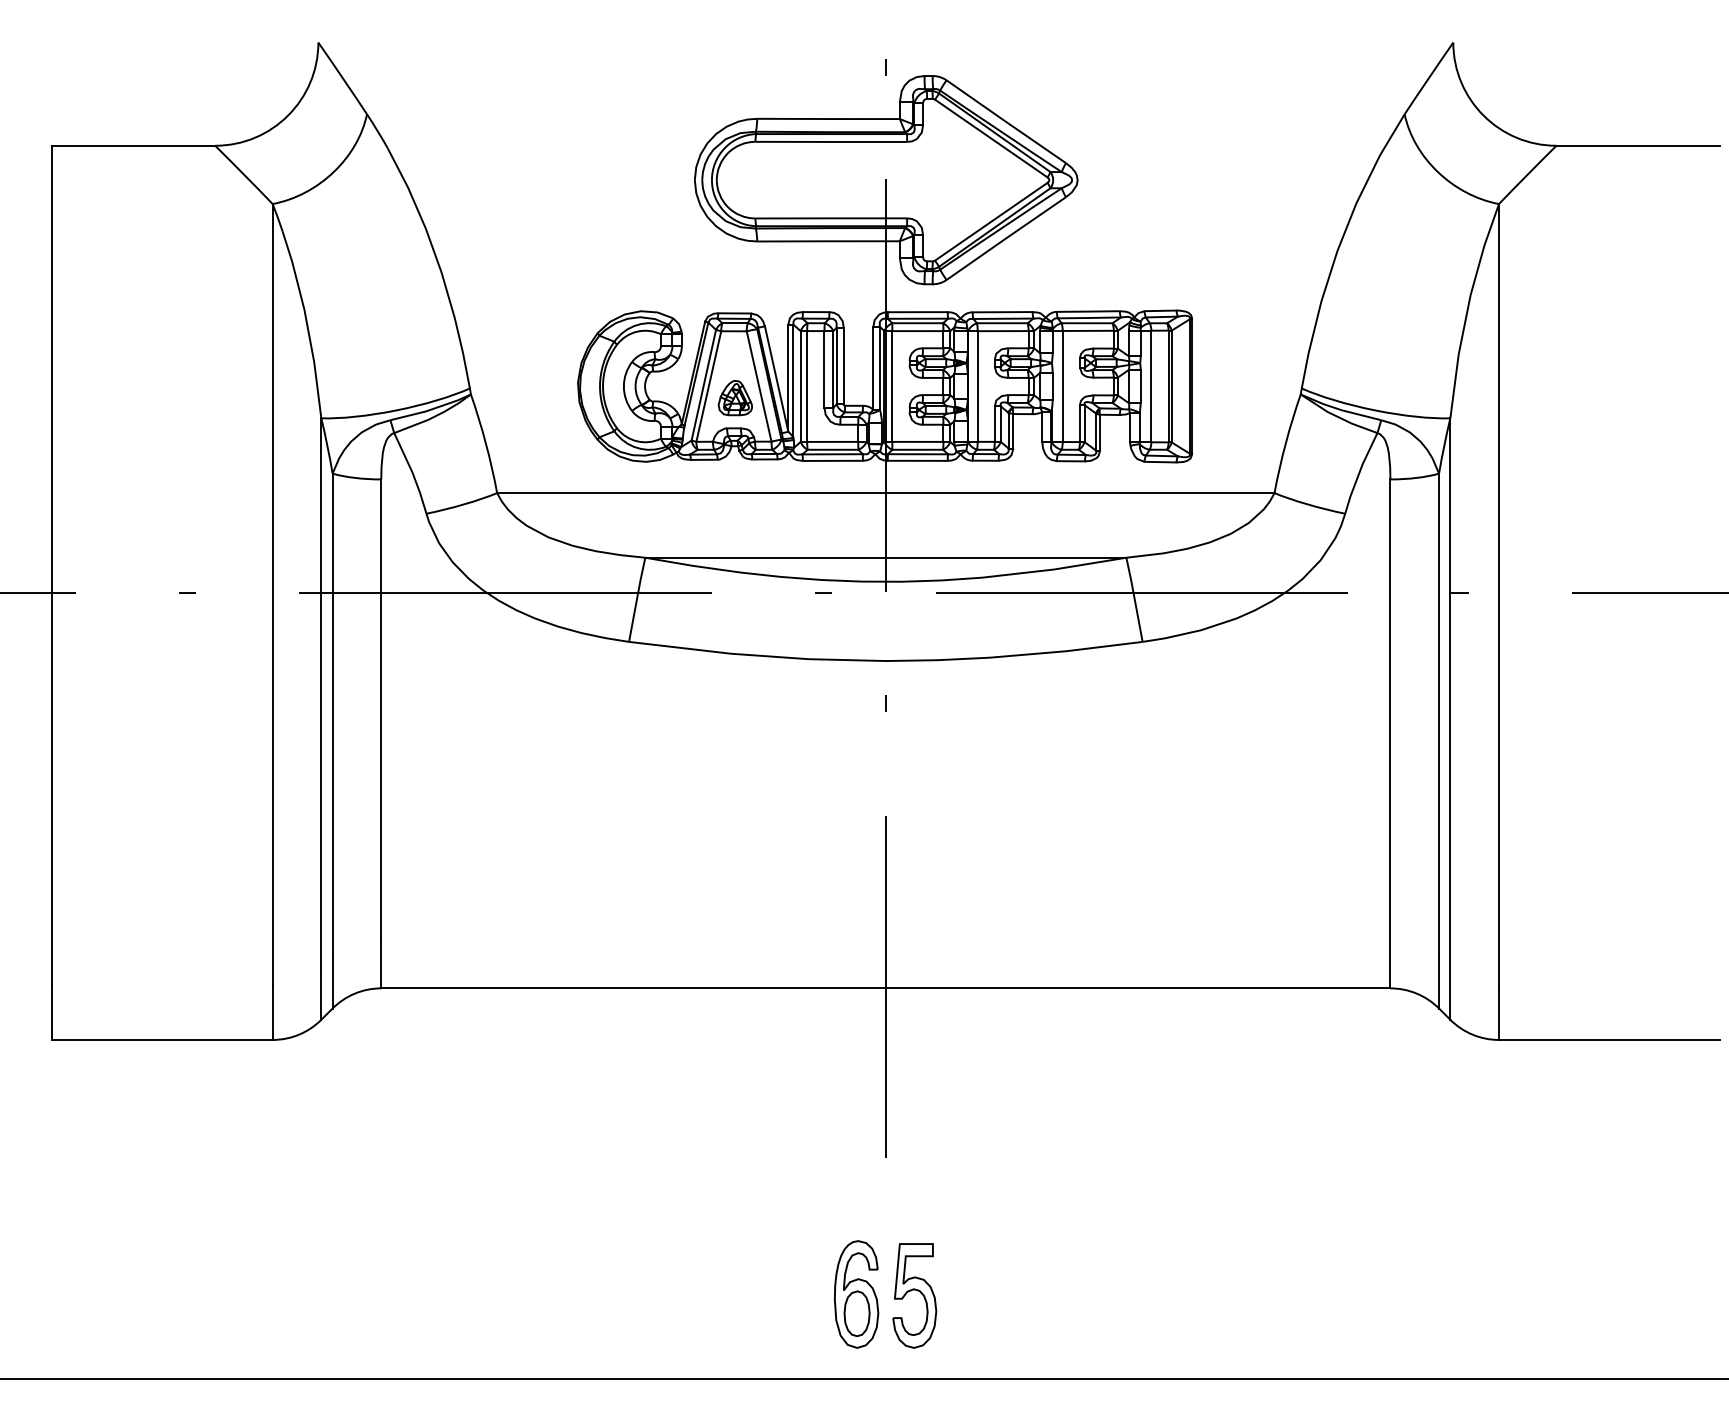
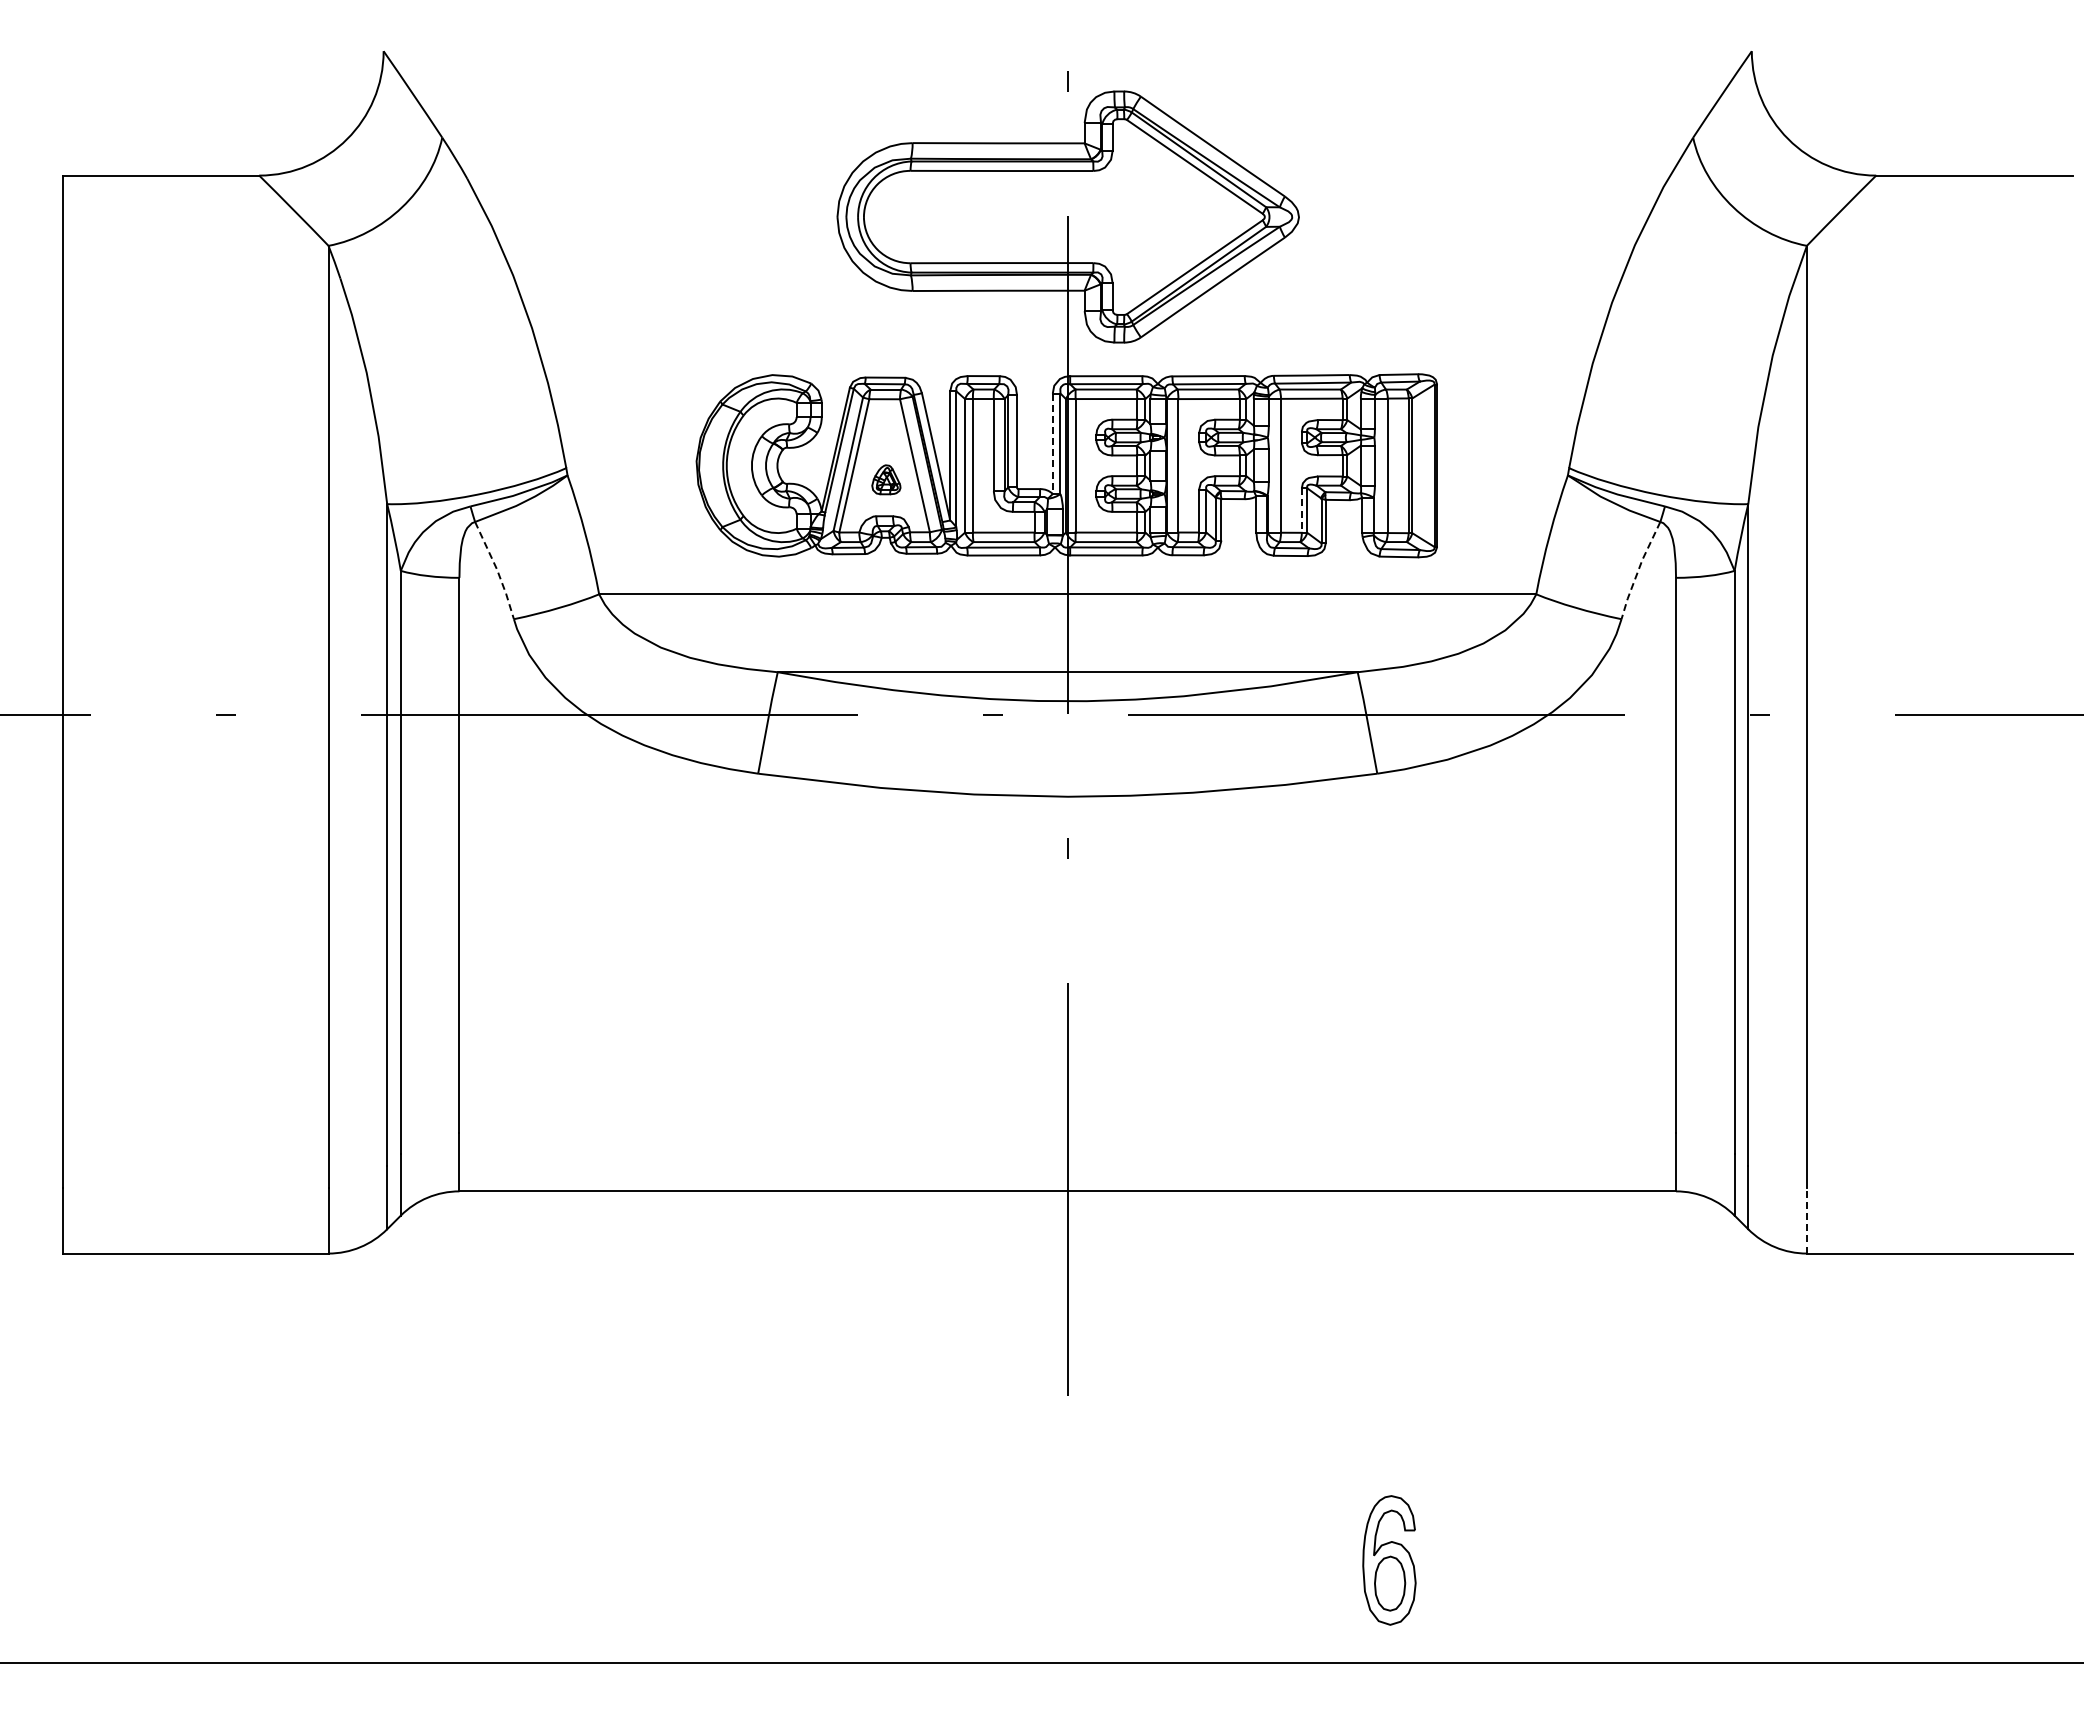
line: (873, 368) -> (1052, 444), solid -> dashed
part: (735, 397) -> (886, 479), size x0.7
line: (1079, 424) -> (1301, 511), solid -> dashed
line: (1359, 472) -> (1638, 569), solid -> dashed
line: (412, 473) -> (497, 570), solid -> dashed
line: (1498, 1012) -> (1806, 1220), solid -> dashed
part: (856, 1294) -> (1389, 1560), moved
part: (914, 1295) -> (1102, 1561), removed

